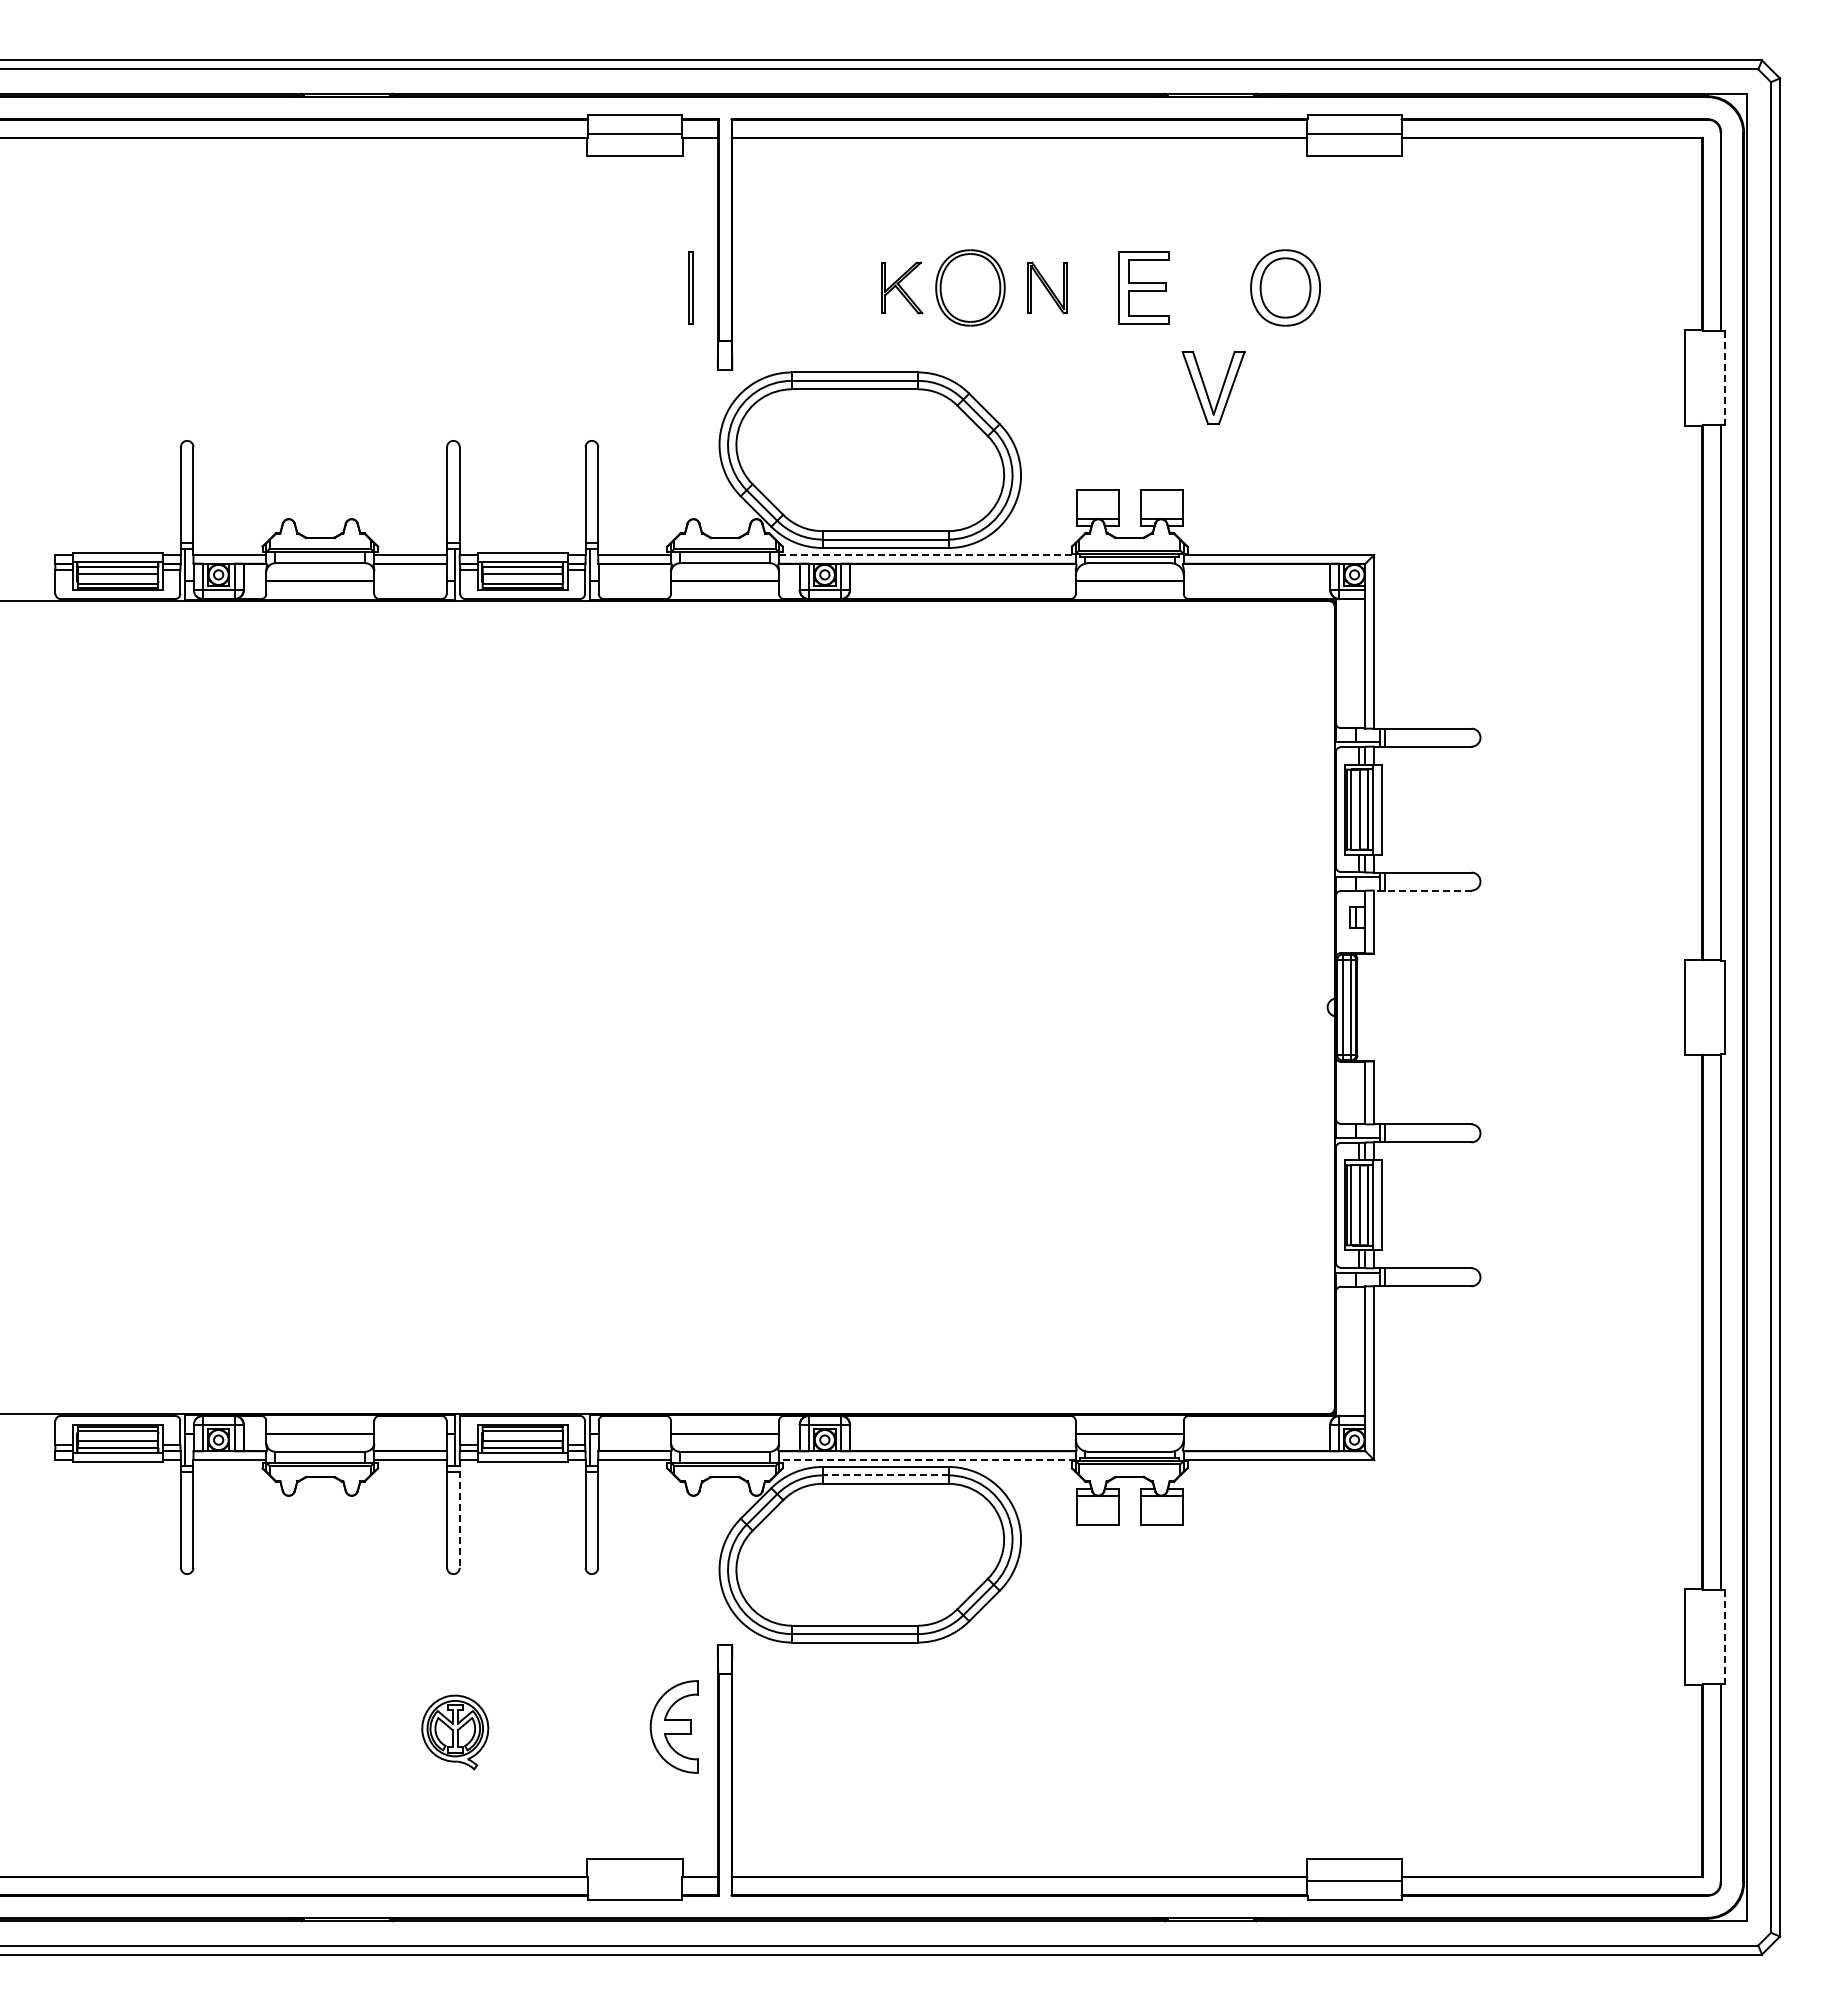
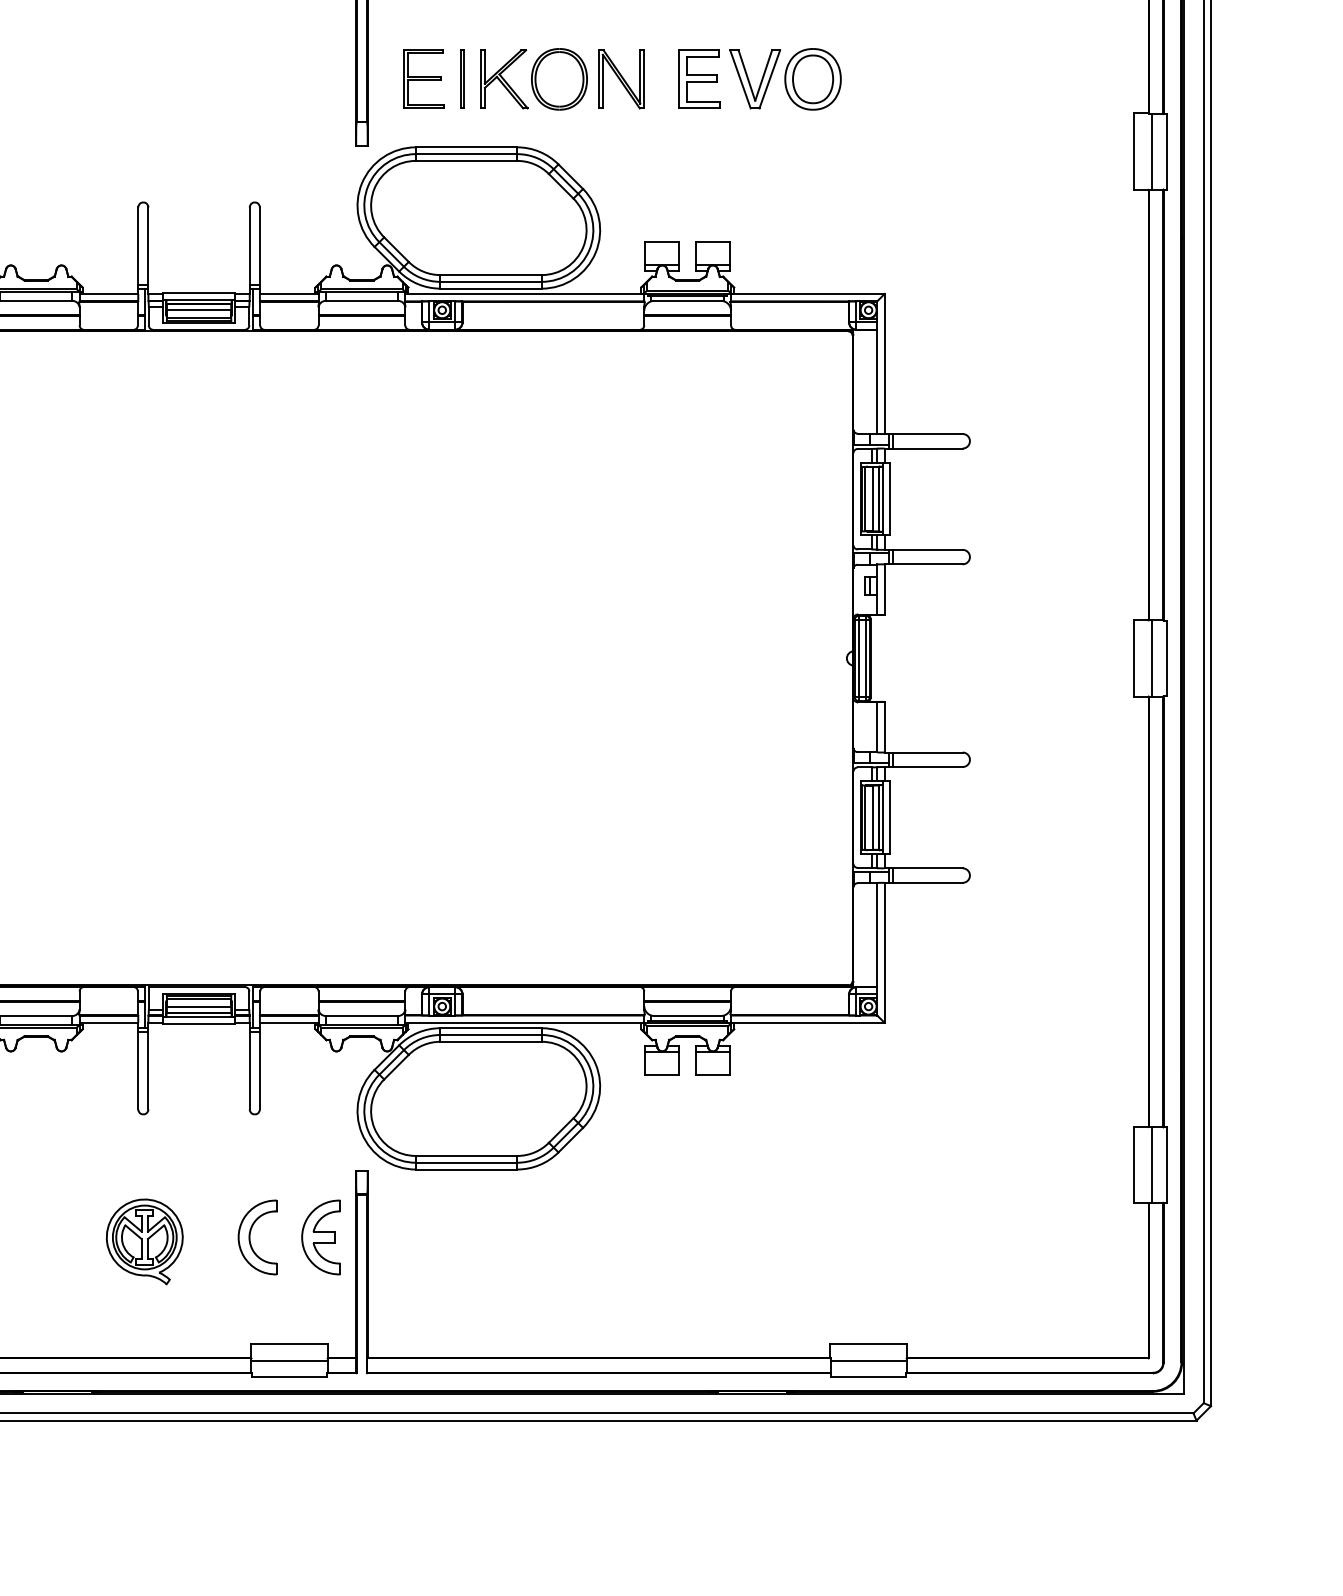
part: (690, 287) -> (462, 78), moved
part: (801, 287) -> (423, 78), added
part: (901, 287) -> (503, 78), size x1.43
part: (1047, 287) -> (621, 78), size x1.43
line: (1706, 377) -> (1151, 151), added
line: (1725, 377) -> (1167, 151), dashed -> solid
part: (1206, 388) -> (749, 79), moved
line: (927, 554) -> (524, 293), dashed -> solid
line: (1422, 890) -> (923, 564), dashed -> solid
line: (1706, 1007) -> (1151, 658), added
line: (926, 1460) -> (524, 1023), dashed -> solid
line: (885, 1475) -> (491, 1035), dashed -> solid
line: (459, 1514) -> (148, 1066), dashed -> solid
line: (1706, 1636) -> (1151, 1164), added
line: (1725, 1637) -> (1167, 1165), dashed -> solid
part: (586, 1726) -> (250, 1237), added
part: (455, 1732) -> (145, 1241), size x1.43
line: (634, 1880) -> (289, 1361), added

